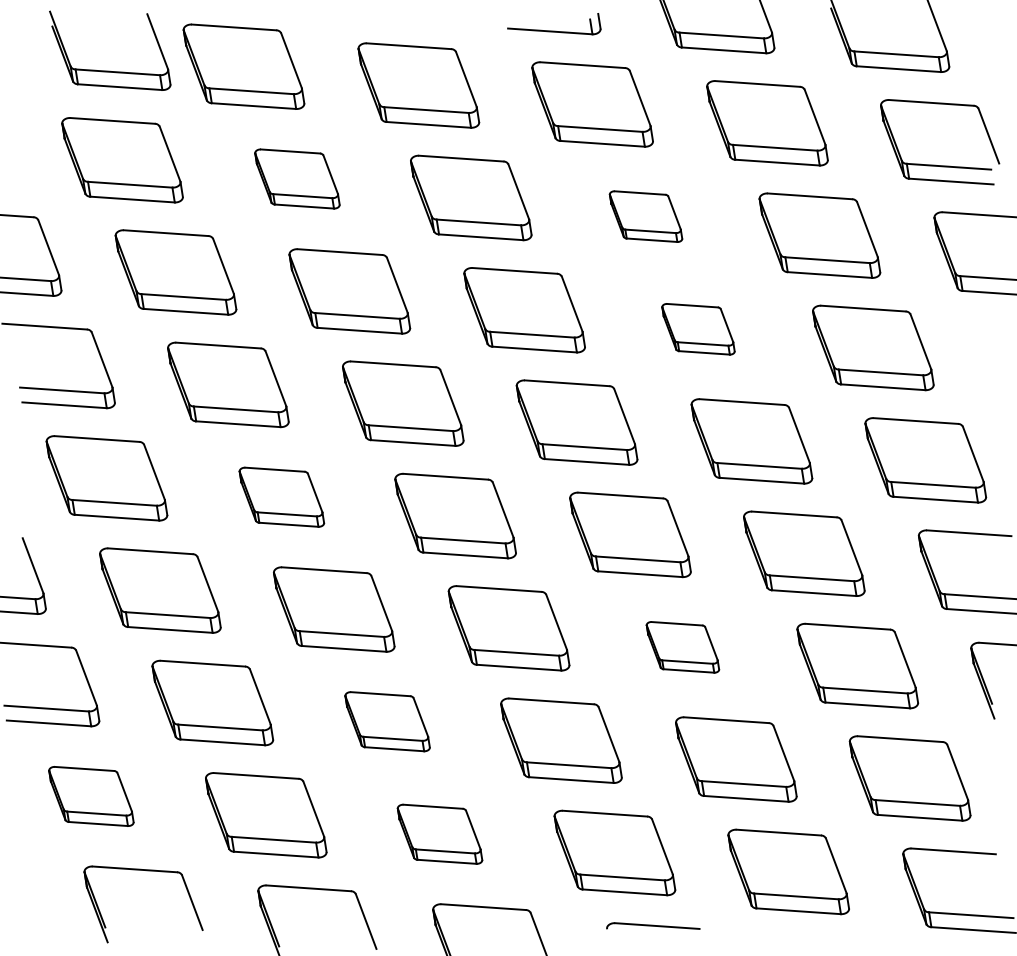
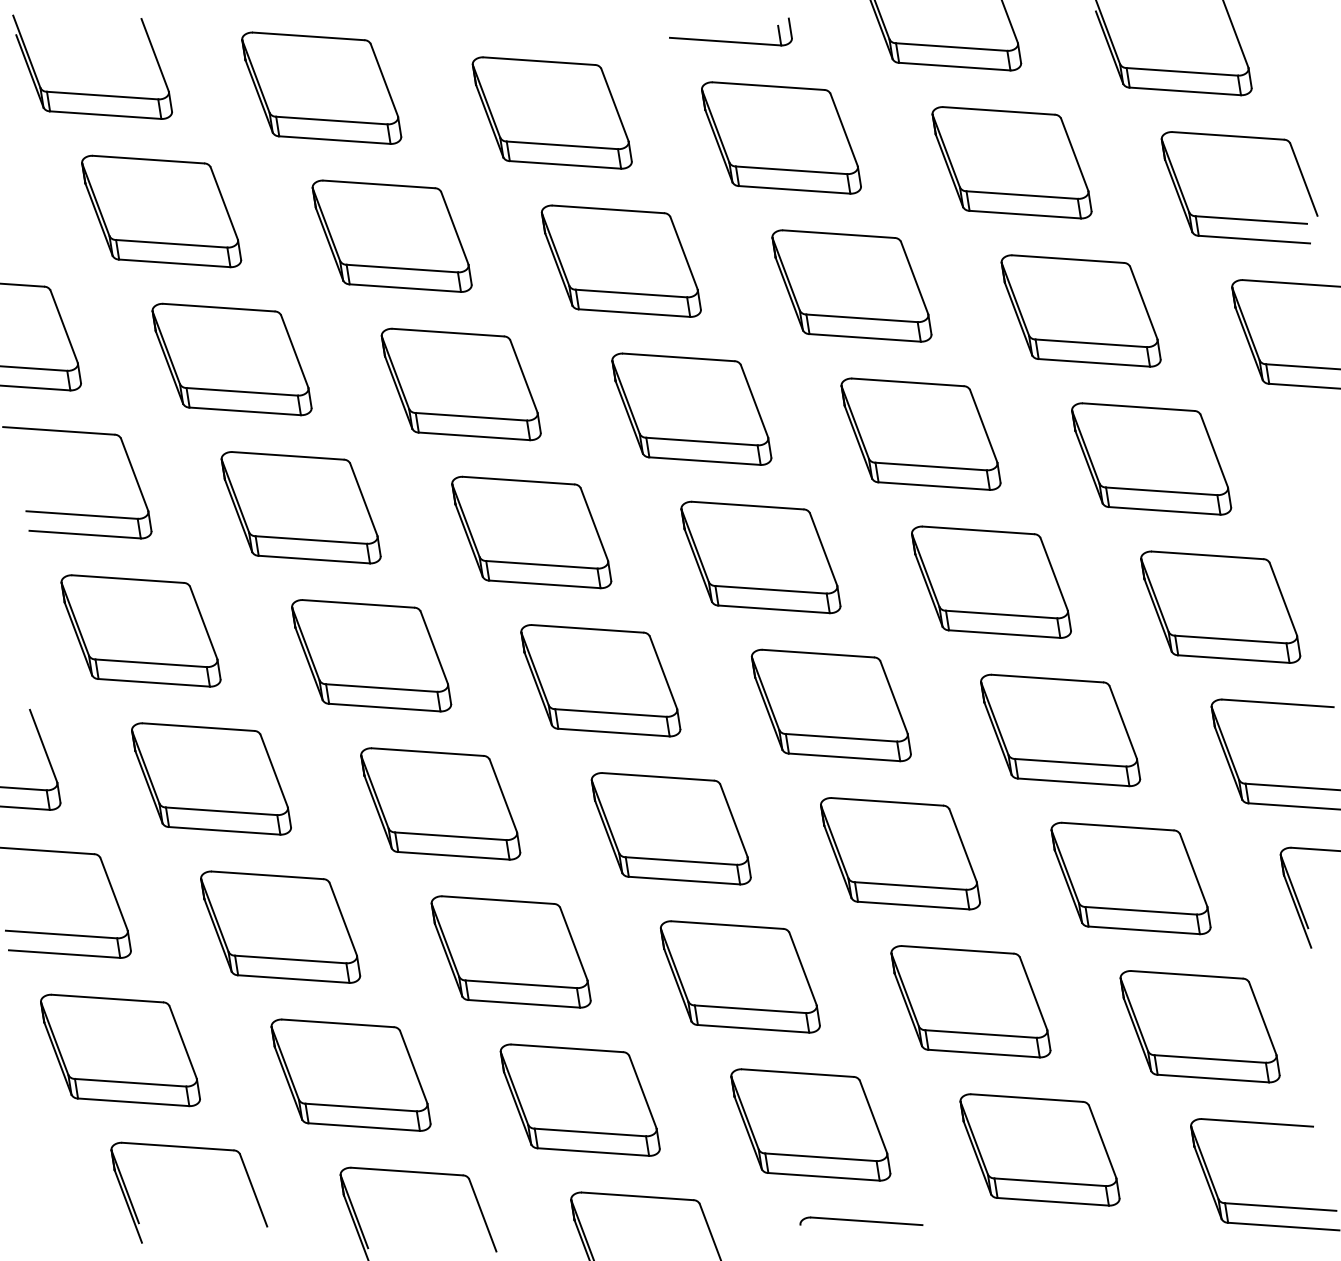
part: (110, 70) -> (92, 93), moved
part: (297, 178) -> (392, 235), size x1.43
part: (645, 216) -> (851, 285), size x1.67
part: (698, 329) -> (921, 434), size x1.67
part: (281, 497) -> (371, 656), size x1.43
part: (682, 647) -> (899, 854), size x1.67
part: (387, 721) -> (510, 951), size x1.43
part: (91, 796) -> (120, 1050), size x1.43
part: (439, 834) -> (579, 1100), size x1.43

